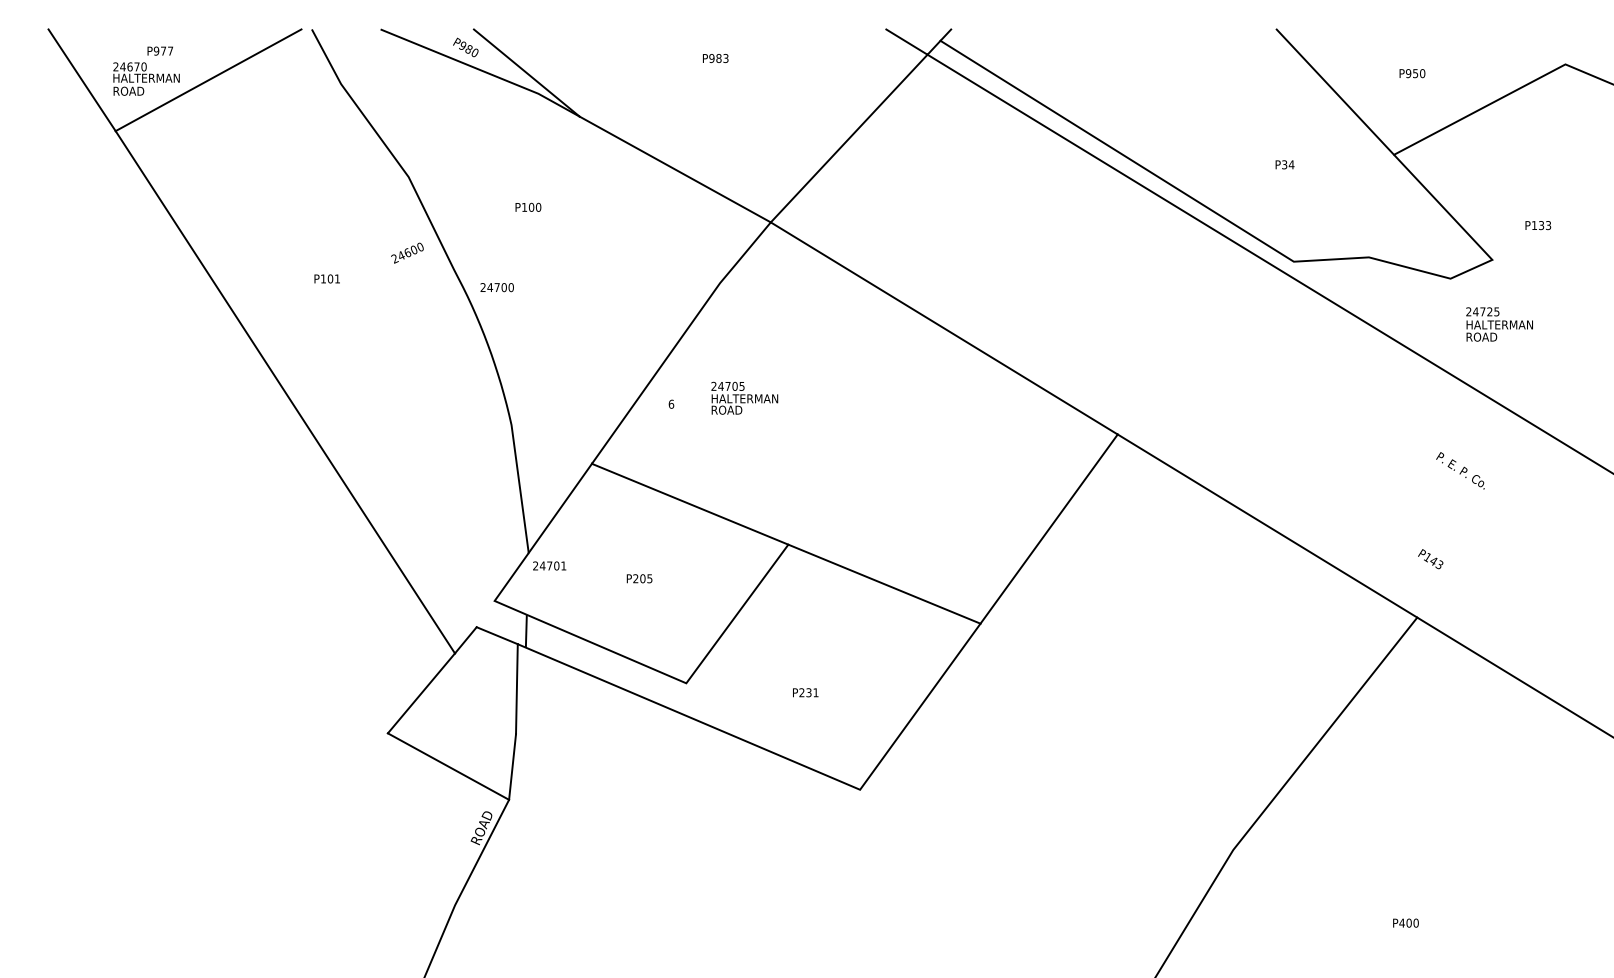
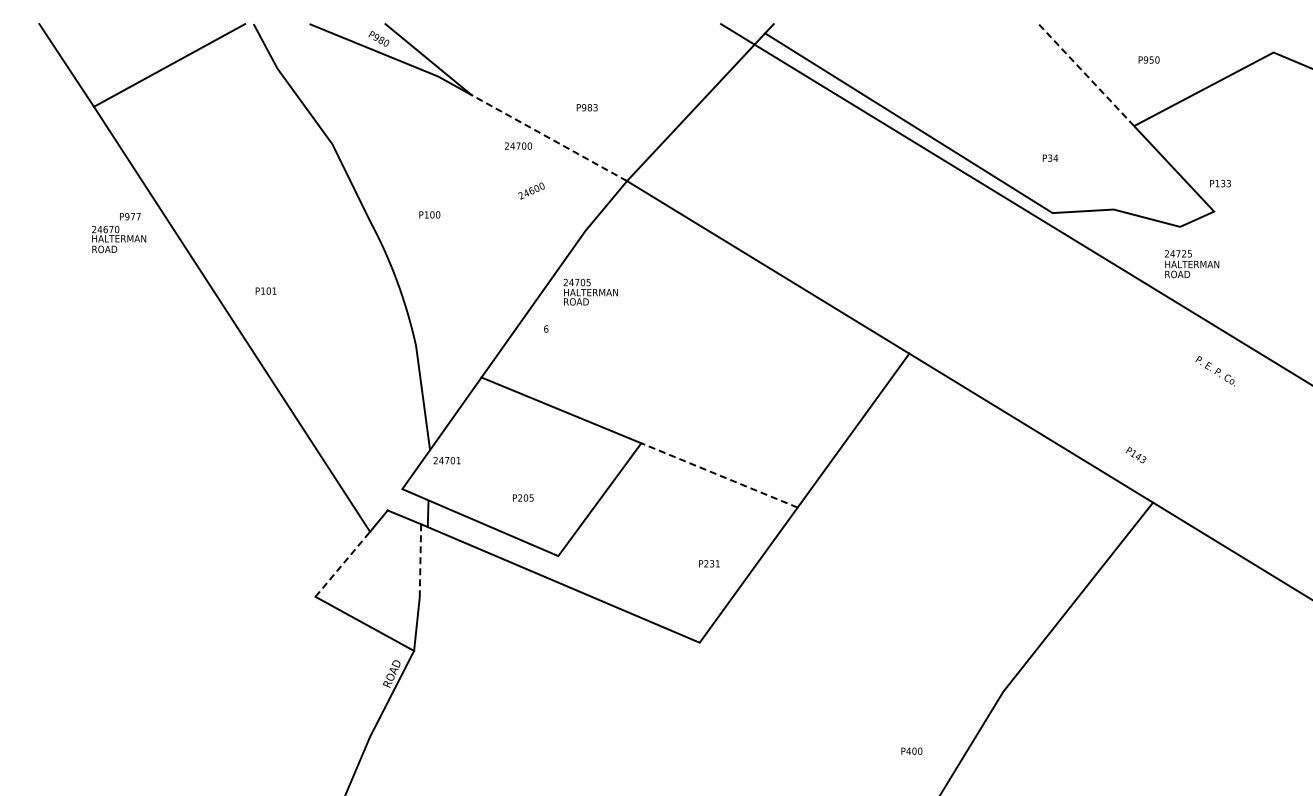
text: (714, 58) -> (586, 107), moved
text: (147, 71) -> (119, 233), moved
line: (1335, 92) -> (1086, 75), solid -> dashed
text: (1285, 163) -> (1050, 157), moved
line: (675, 170) -> (549, 138), solid -> dashed
text: (528, 206) -> (429, 214), moved
text: (1538, 225) -> (1220, 183), moved
text: (407, 252) -> (531, 190), moved
text: (326, 278) -> (265, 290), moved
text: (497, 286) -> (518, 145), moved
text: (1500, 324) -> (1192, 264), moved
text: (744, 397) -> (590, 291), moved
text: (1459, 471) -> (1214, 371), moved
text: (1430, 559) -> (1135, 455), moved
text: (639, 578) -> (523, 497), moved
line: (884, 584) -> (719, 475), solid -> dashed
line: (516, 688) -> (420, 560), solid -> dashed
line: (422, 692) -> (343, 563), solid -> dashed
text: (805, 692) -> (709, 563), moved
text: (1405, 922) -> (911, 750), moved

